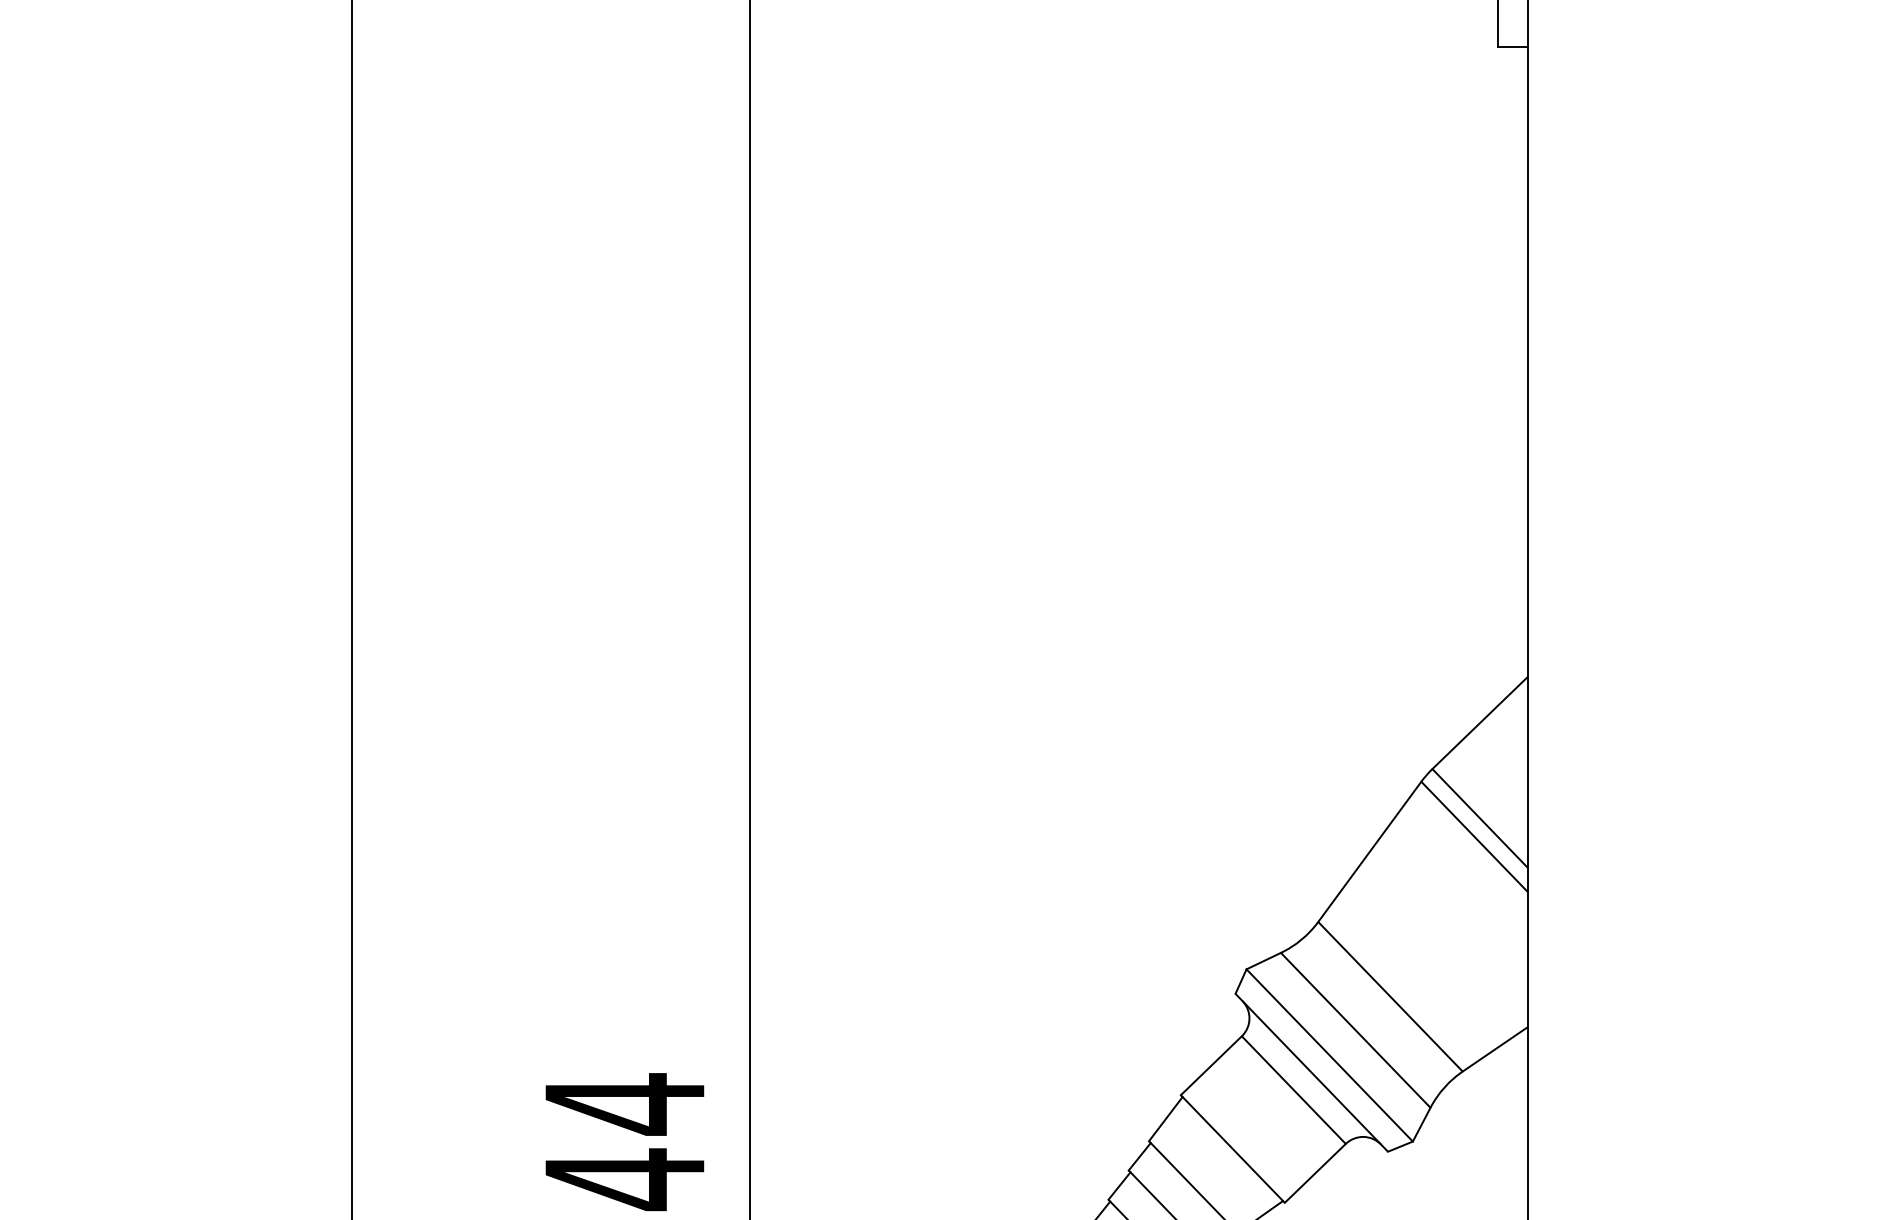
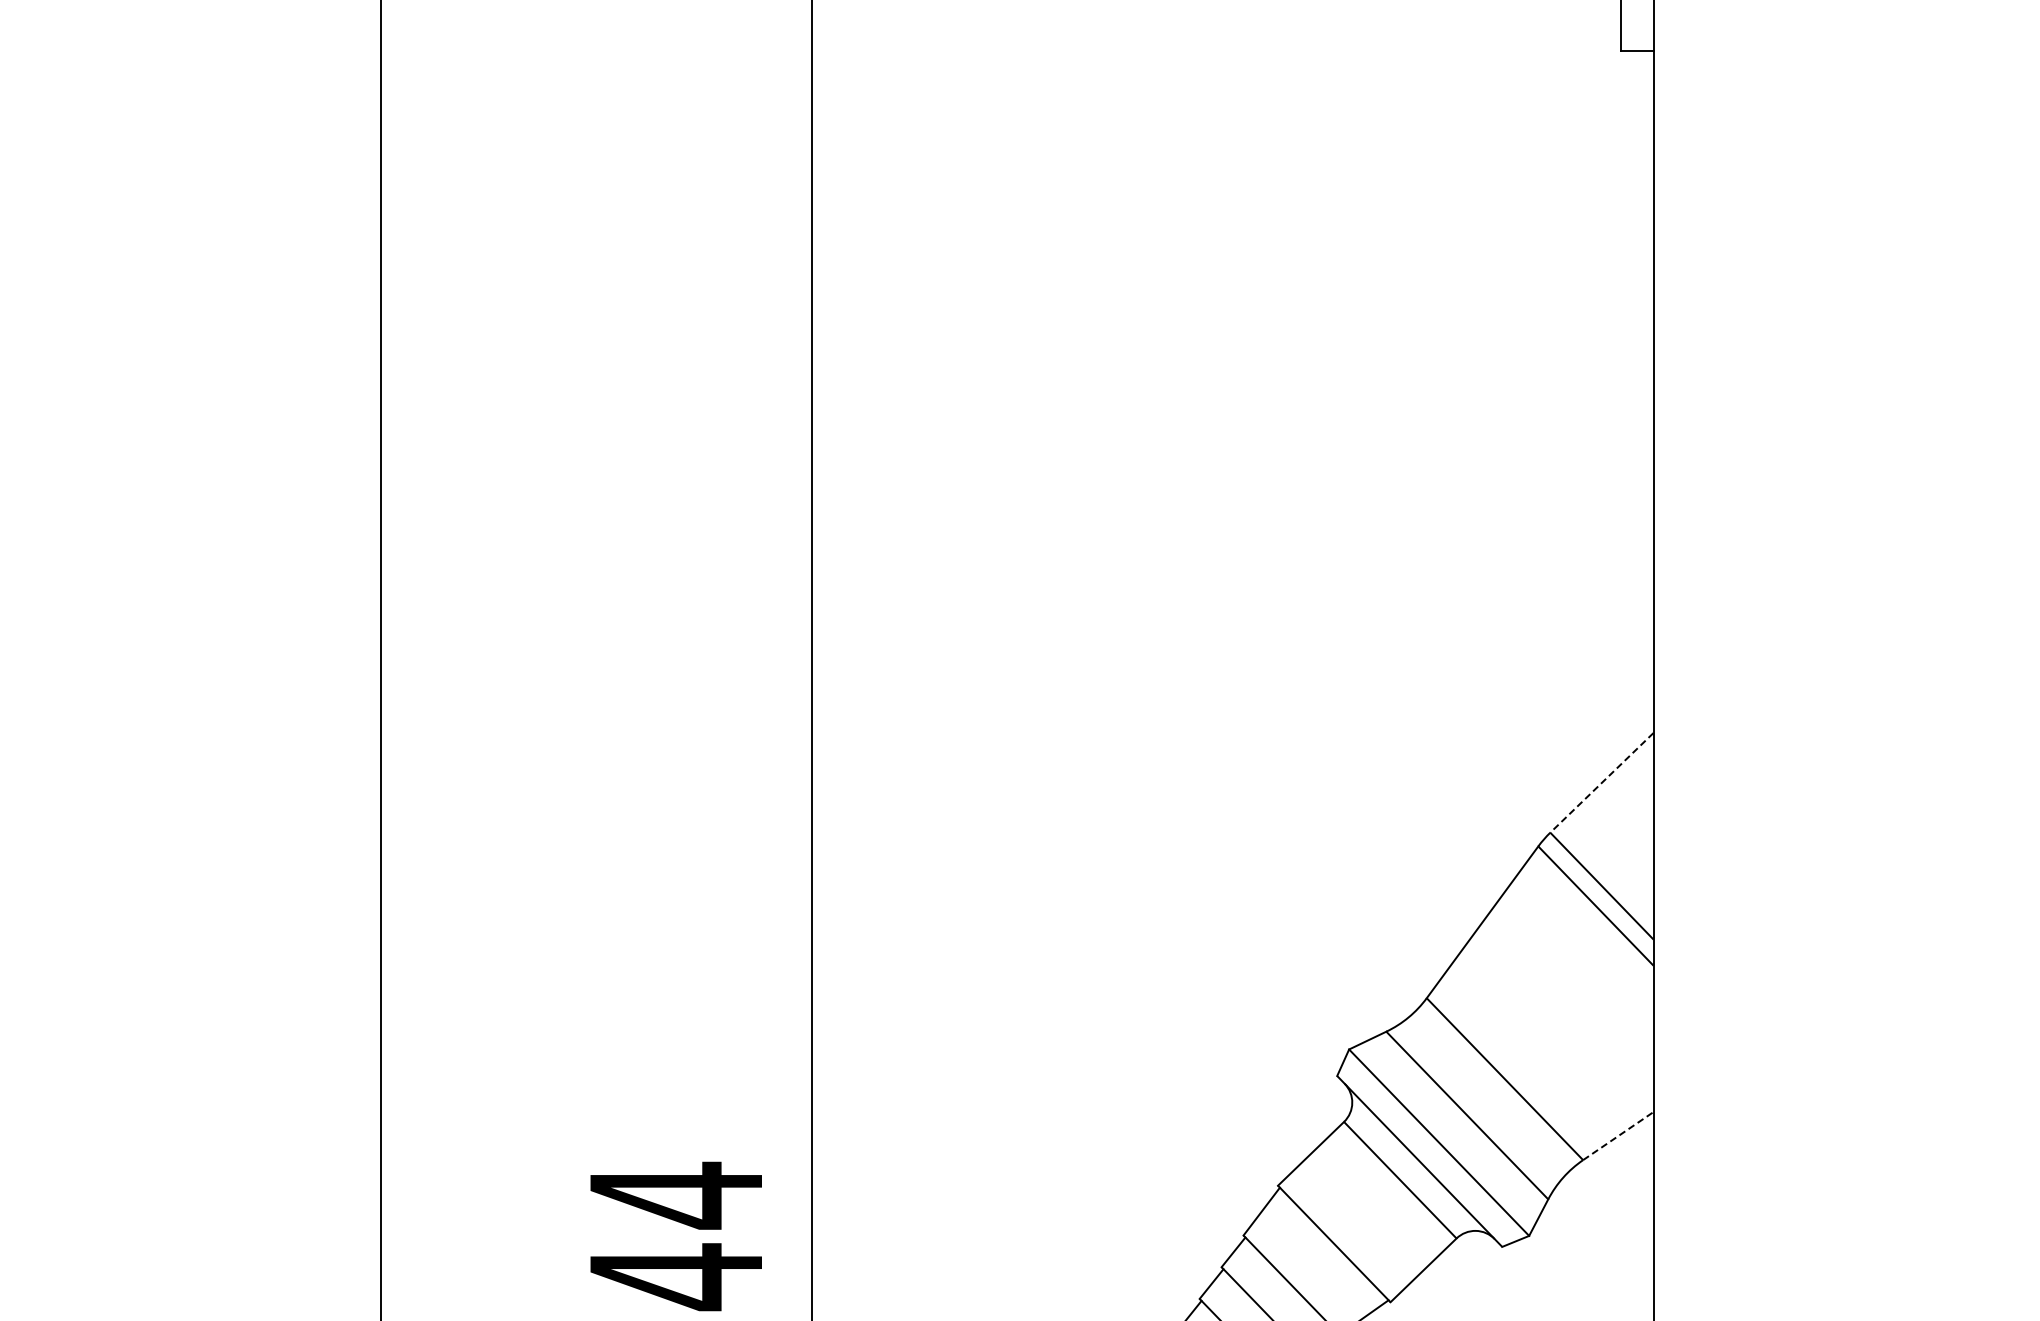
line: (1479, 722) -> (1601, 782), solid -> dashed
line: (1495, 1049) -> (1618, 1136), solid -> dashed

